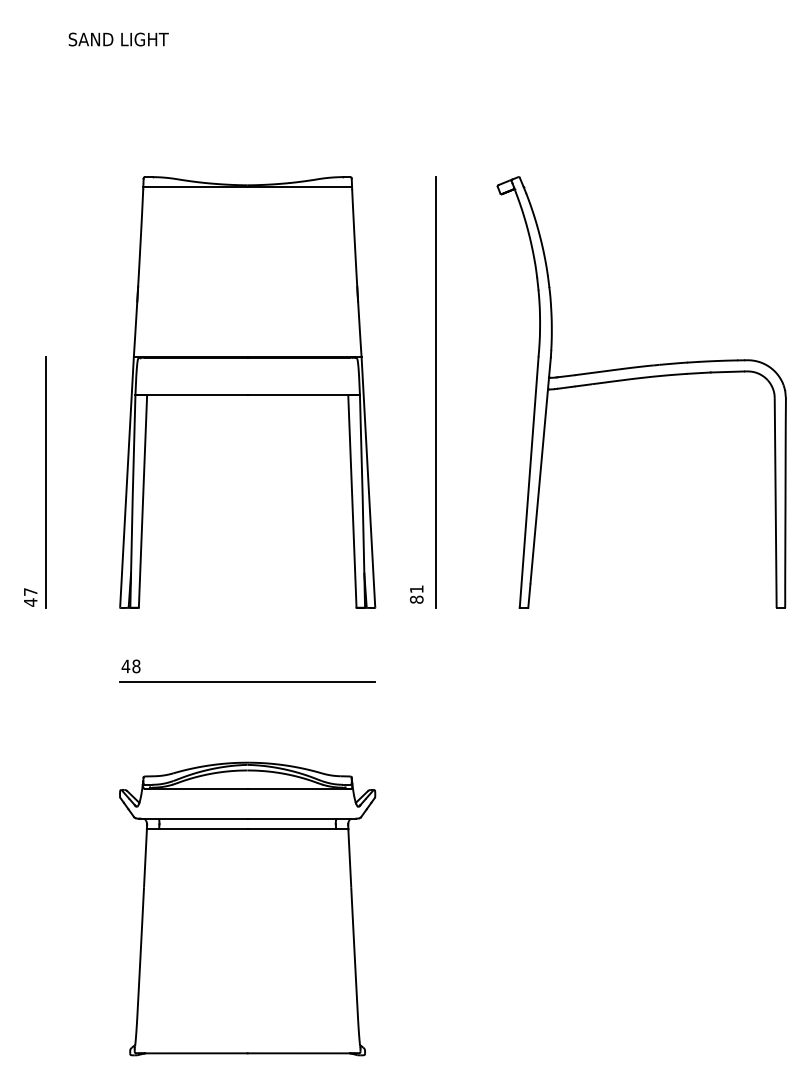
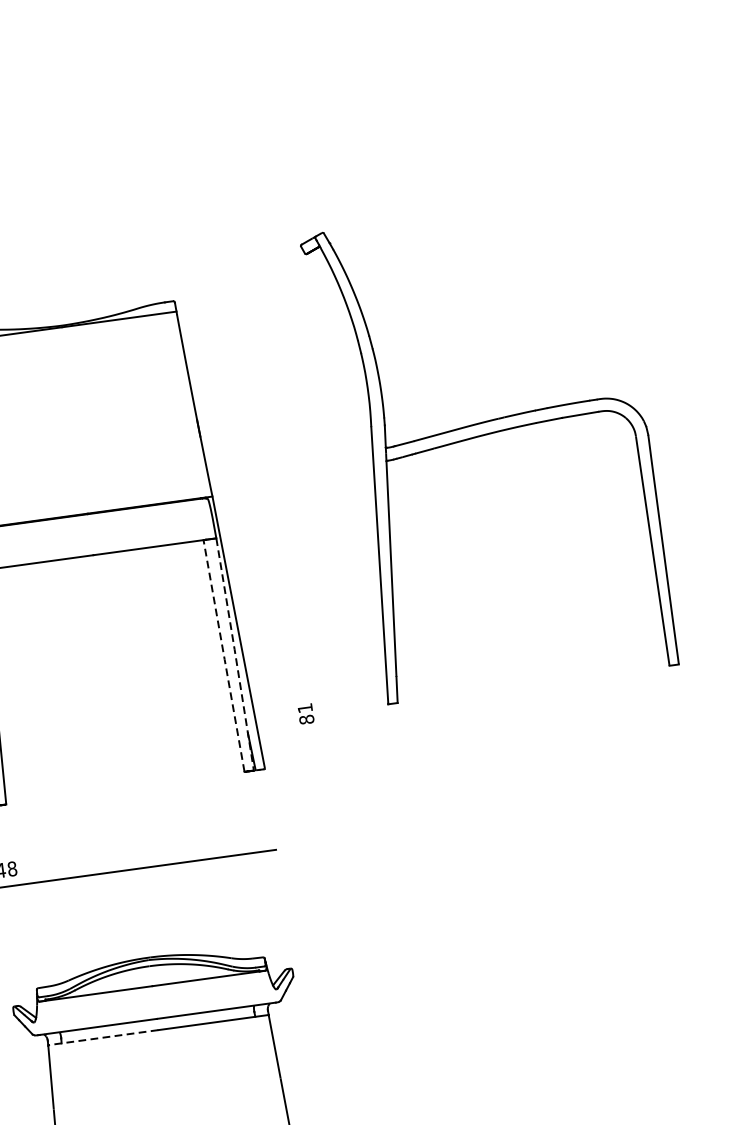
part: (639, 379) -> (485, 436), moved
line: (436, 392) -> (299, 524), removed
line: (352, 501) -> (224, 656), solid -> dashed
line: (362, 501) -> (235, 654), solid -> dashed
text: (416, 594) -> (305, 714), moved
line: (196, 828) -> (102, 1037), solid -> dashed

